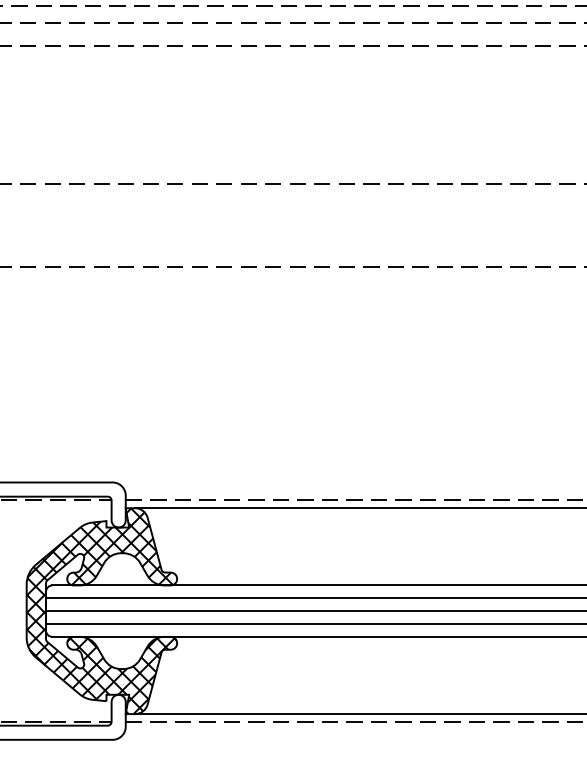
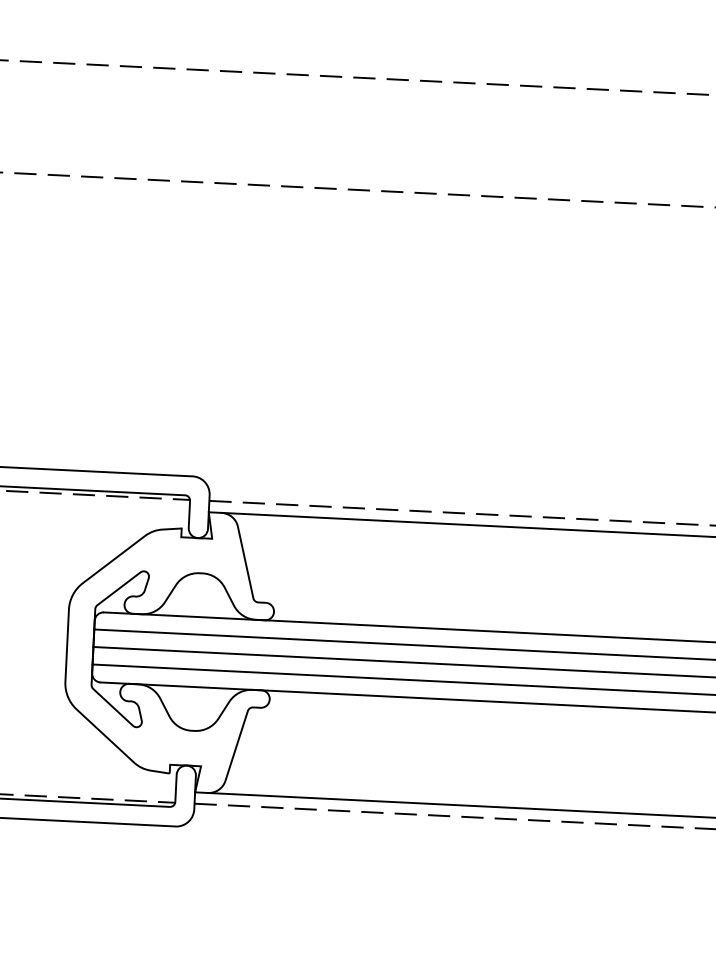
hatch: (101, 611) -> (168, 651), removed

